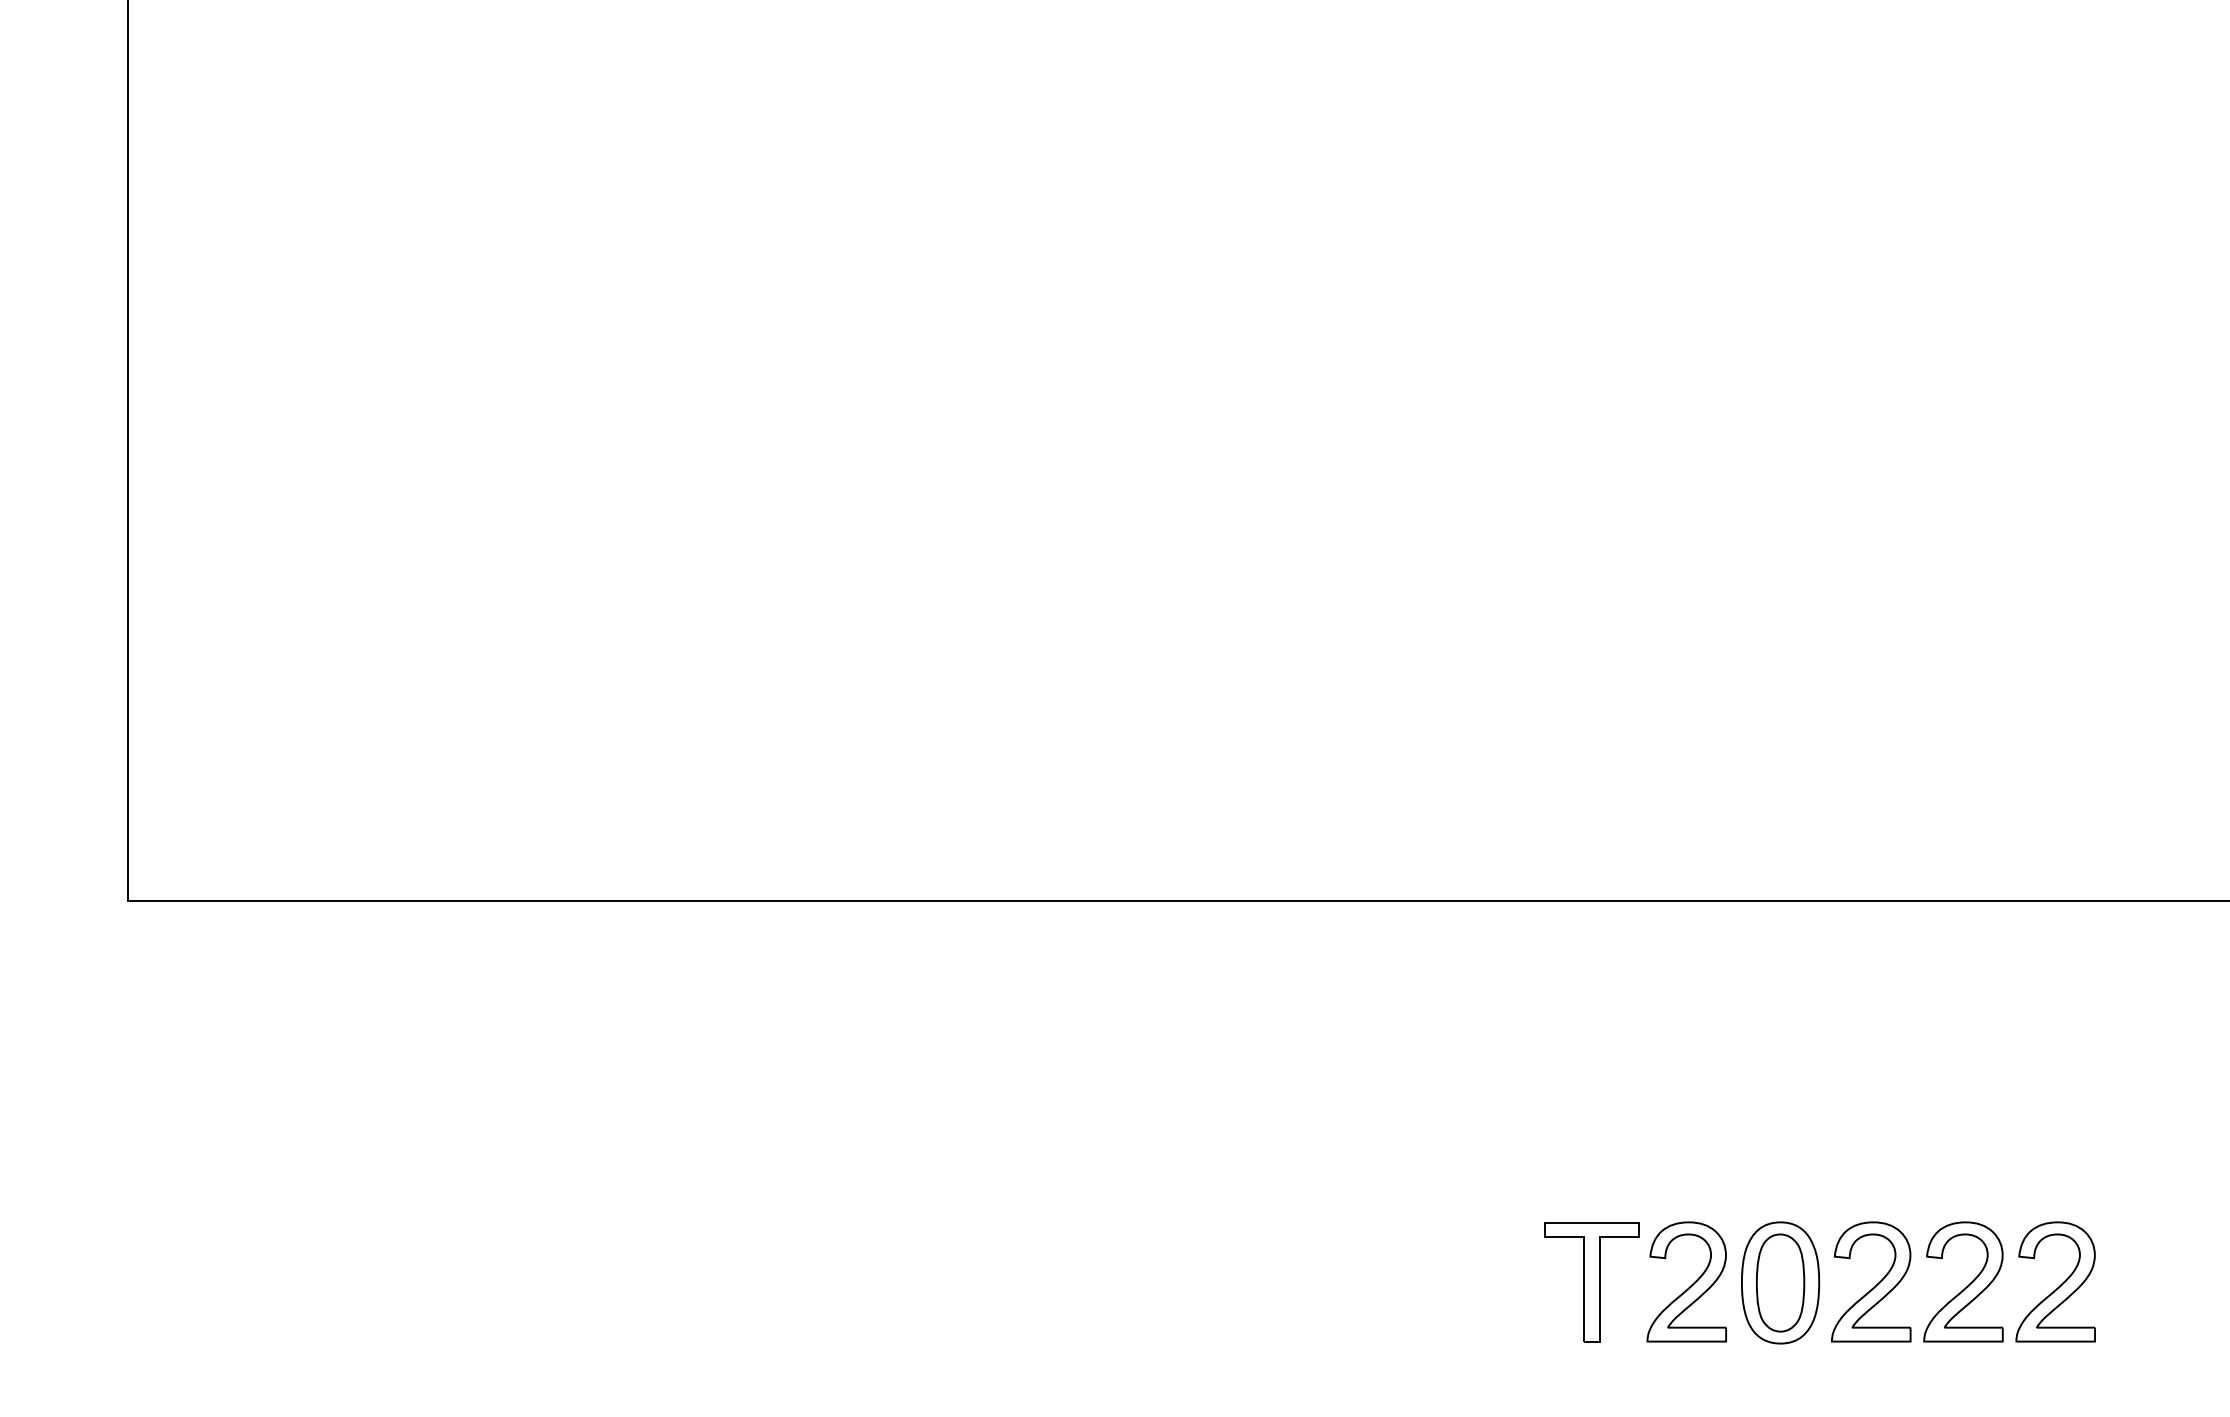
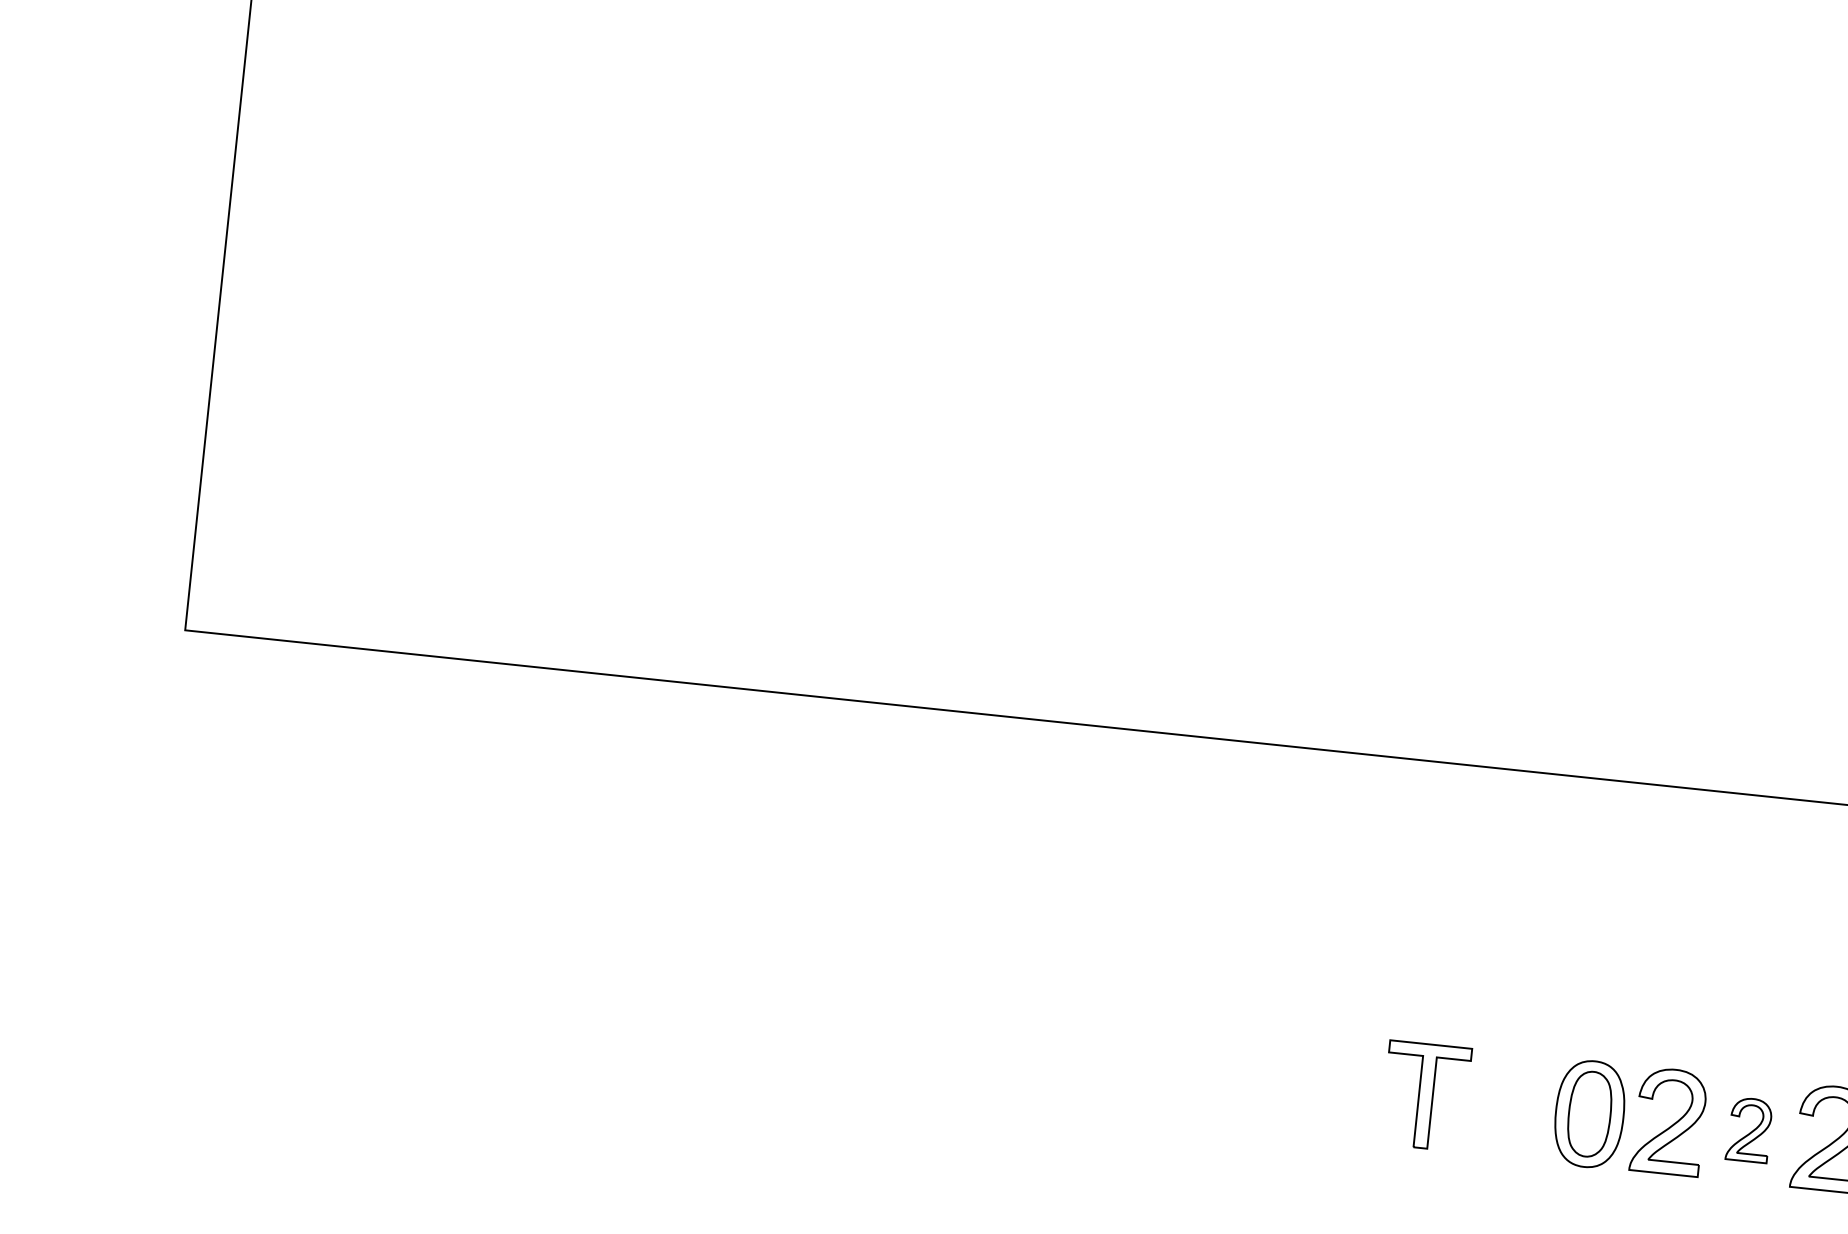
part: (1686, 1281) -> (1507, 1104), removed
part: (1963, 1281) -> (1749, 1129), size x0.6

